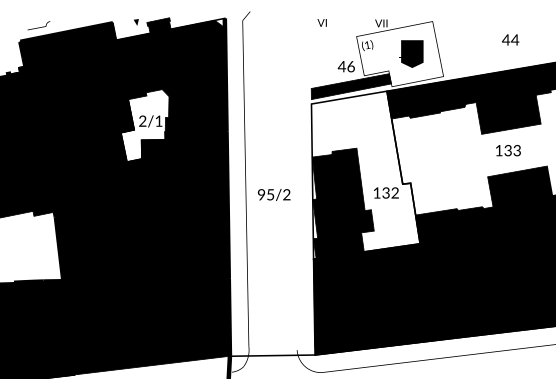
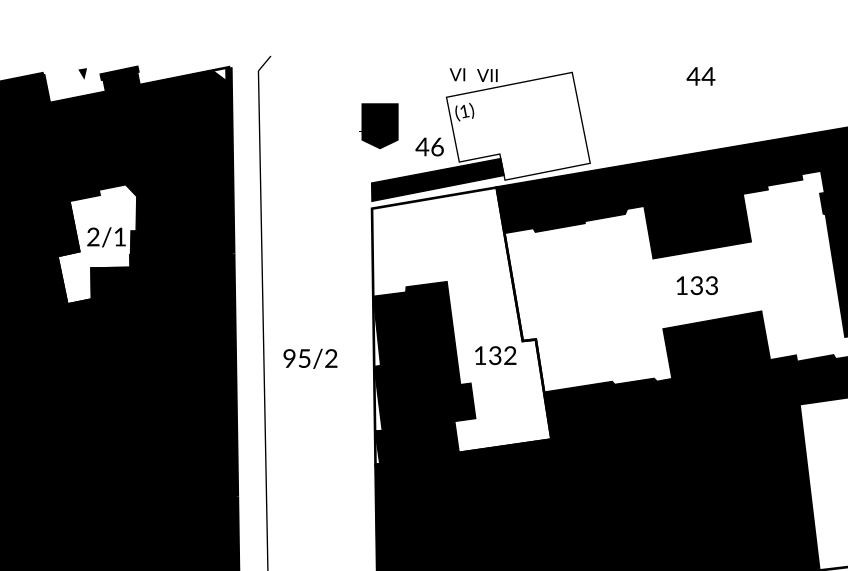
text: (321, 22) -> (456, 74), moved
text: (510, 39) -> (700, 75), moved
text: (411, 53) -> (378, 125), moved

